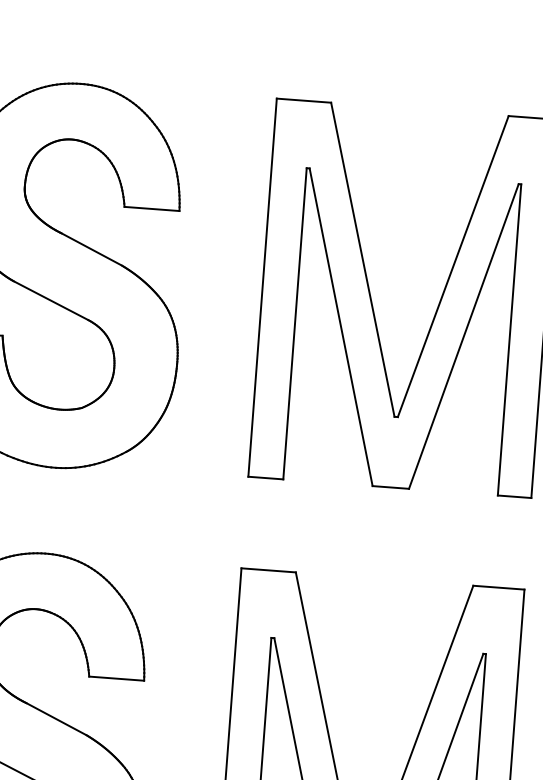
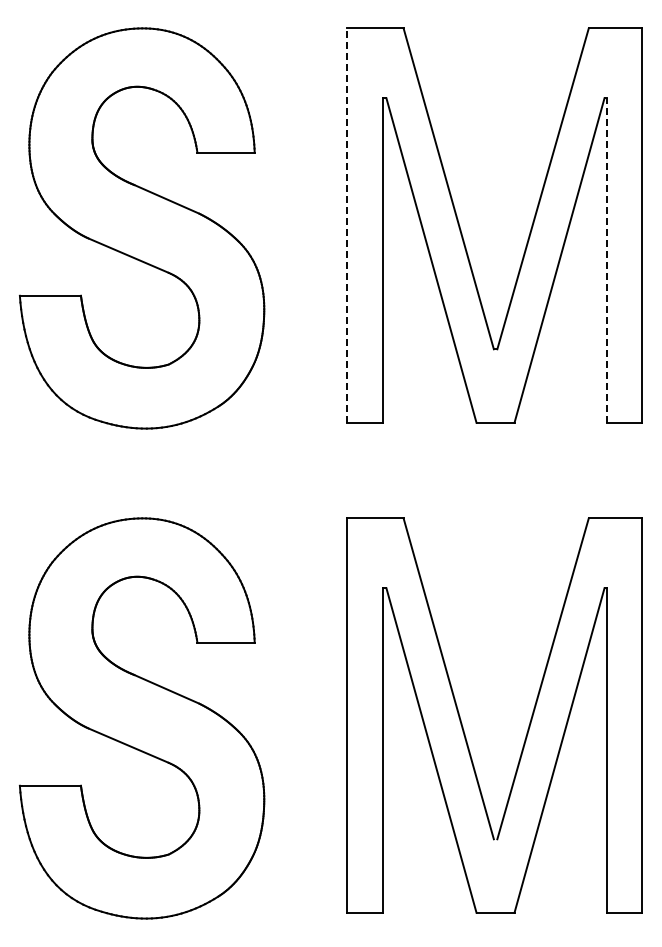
line: (262, 287) -> (346, 225), solid -> dashed
line: (509, 339) -> (607, 260), solid -> dashed

